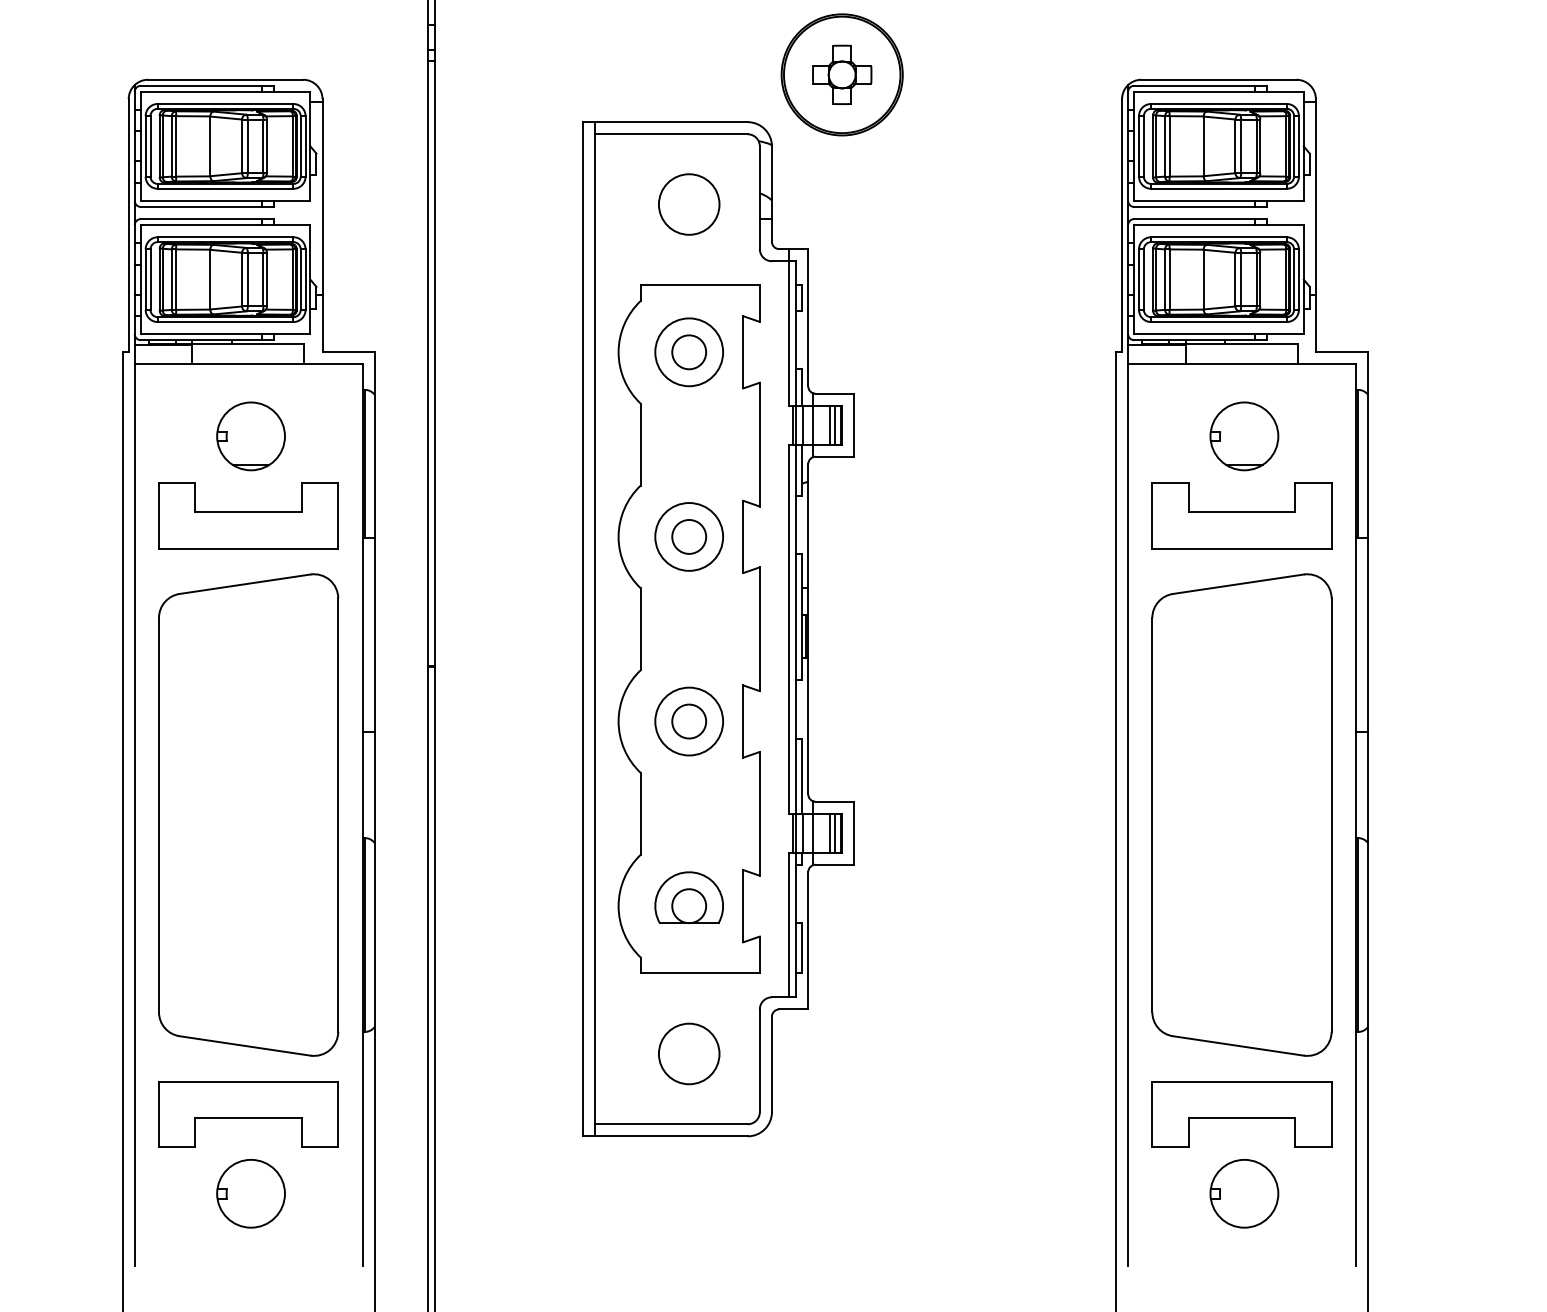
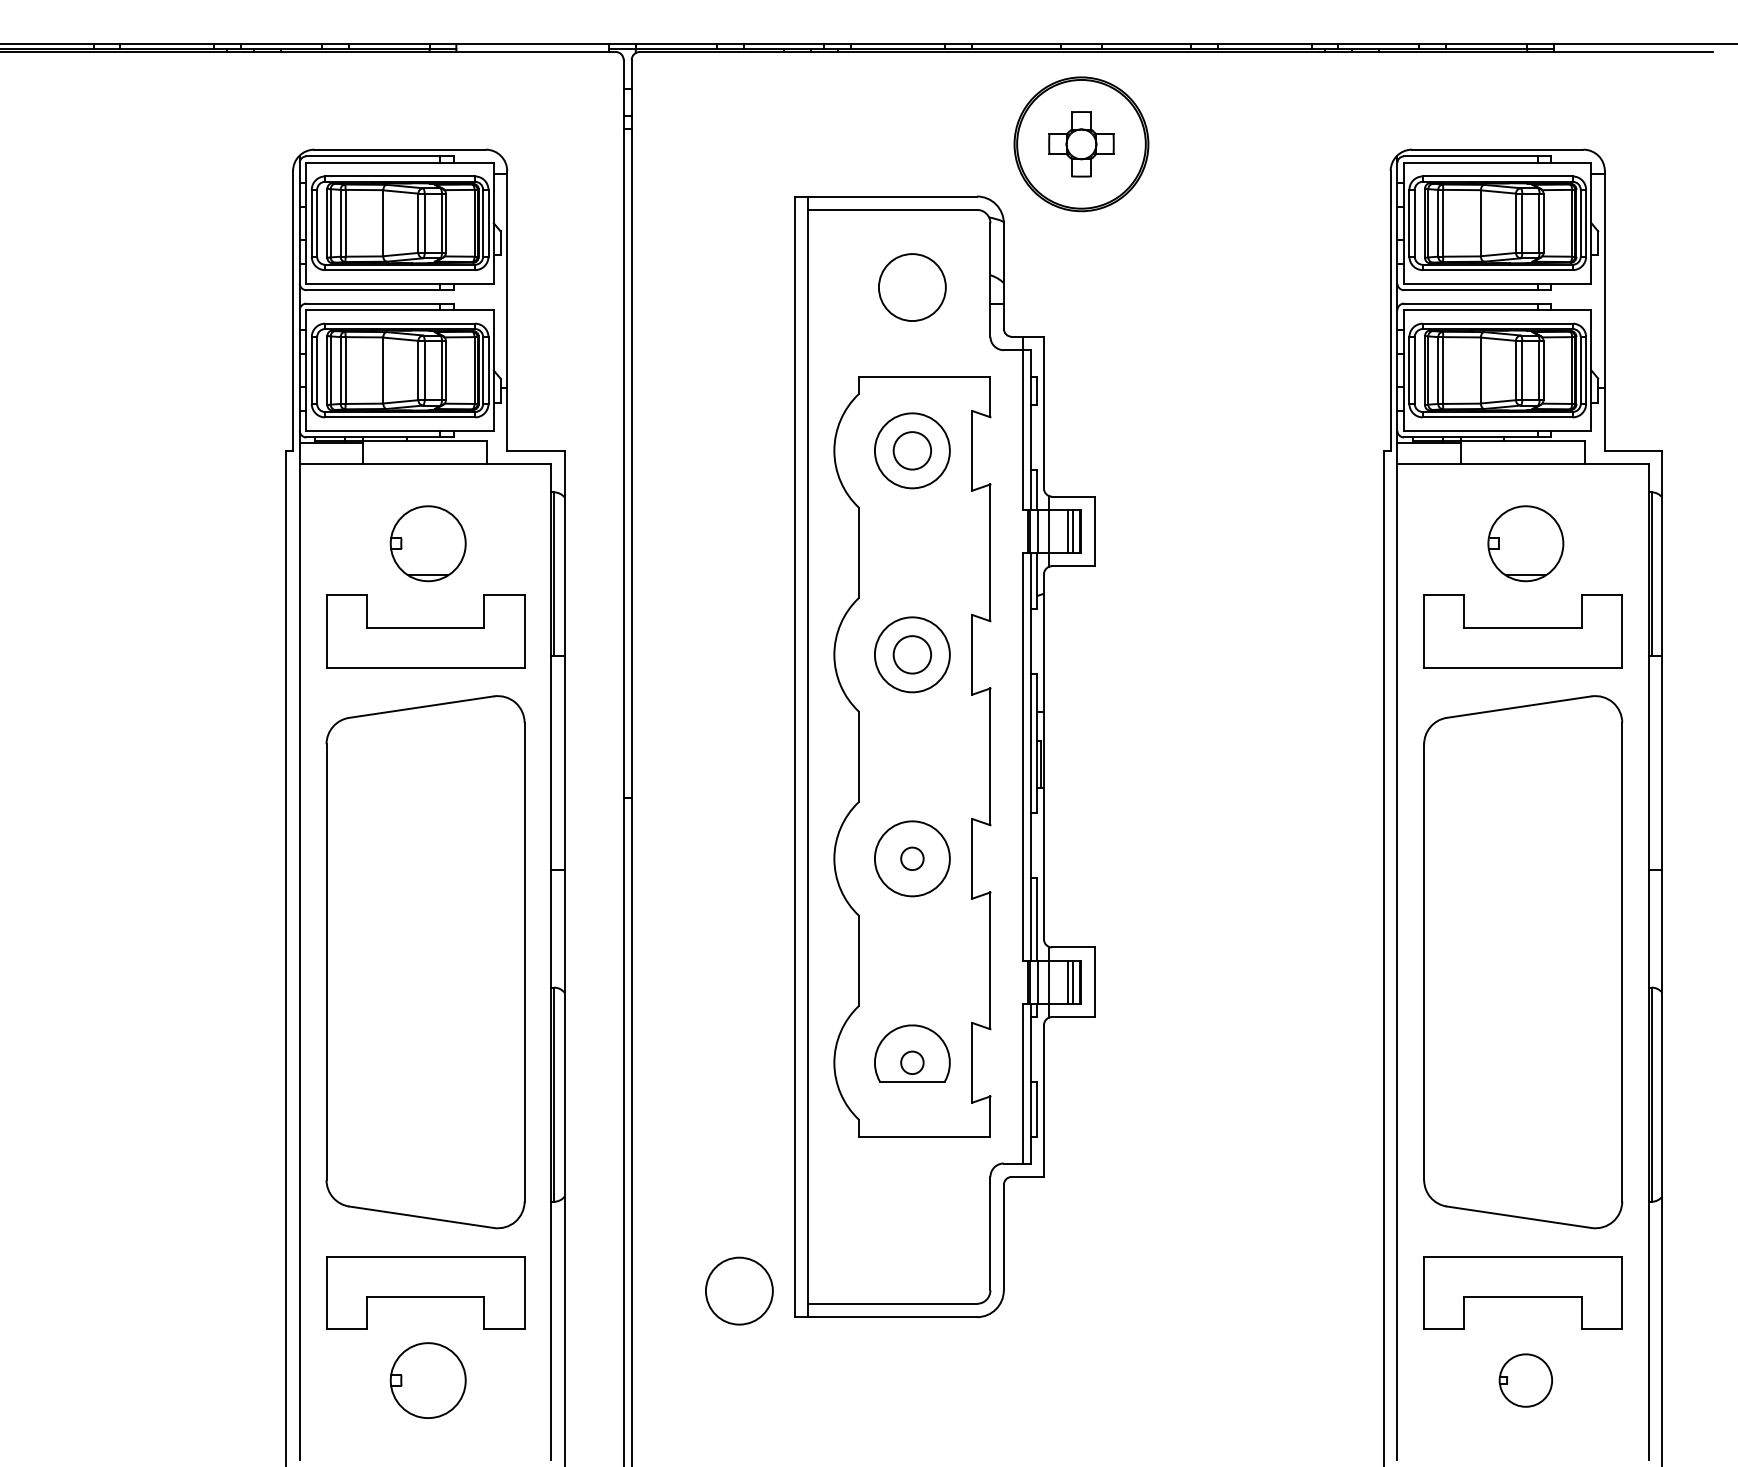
circle: (689, 721) -> (912, 858), size x0.6
circle: (689, 905) -> (912, 1062), size x0.6
circle: (689, 1053) -> (739, 1290), moved
part: (1244, 1193) -> (1525, 1380), size x0.7

